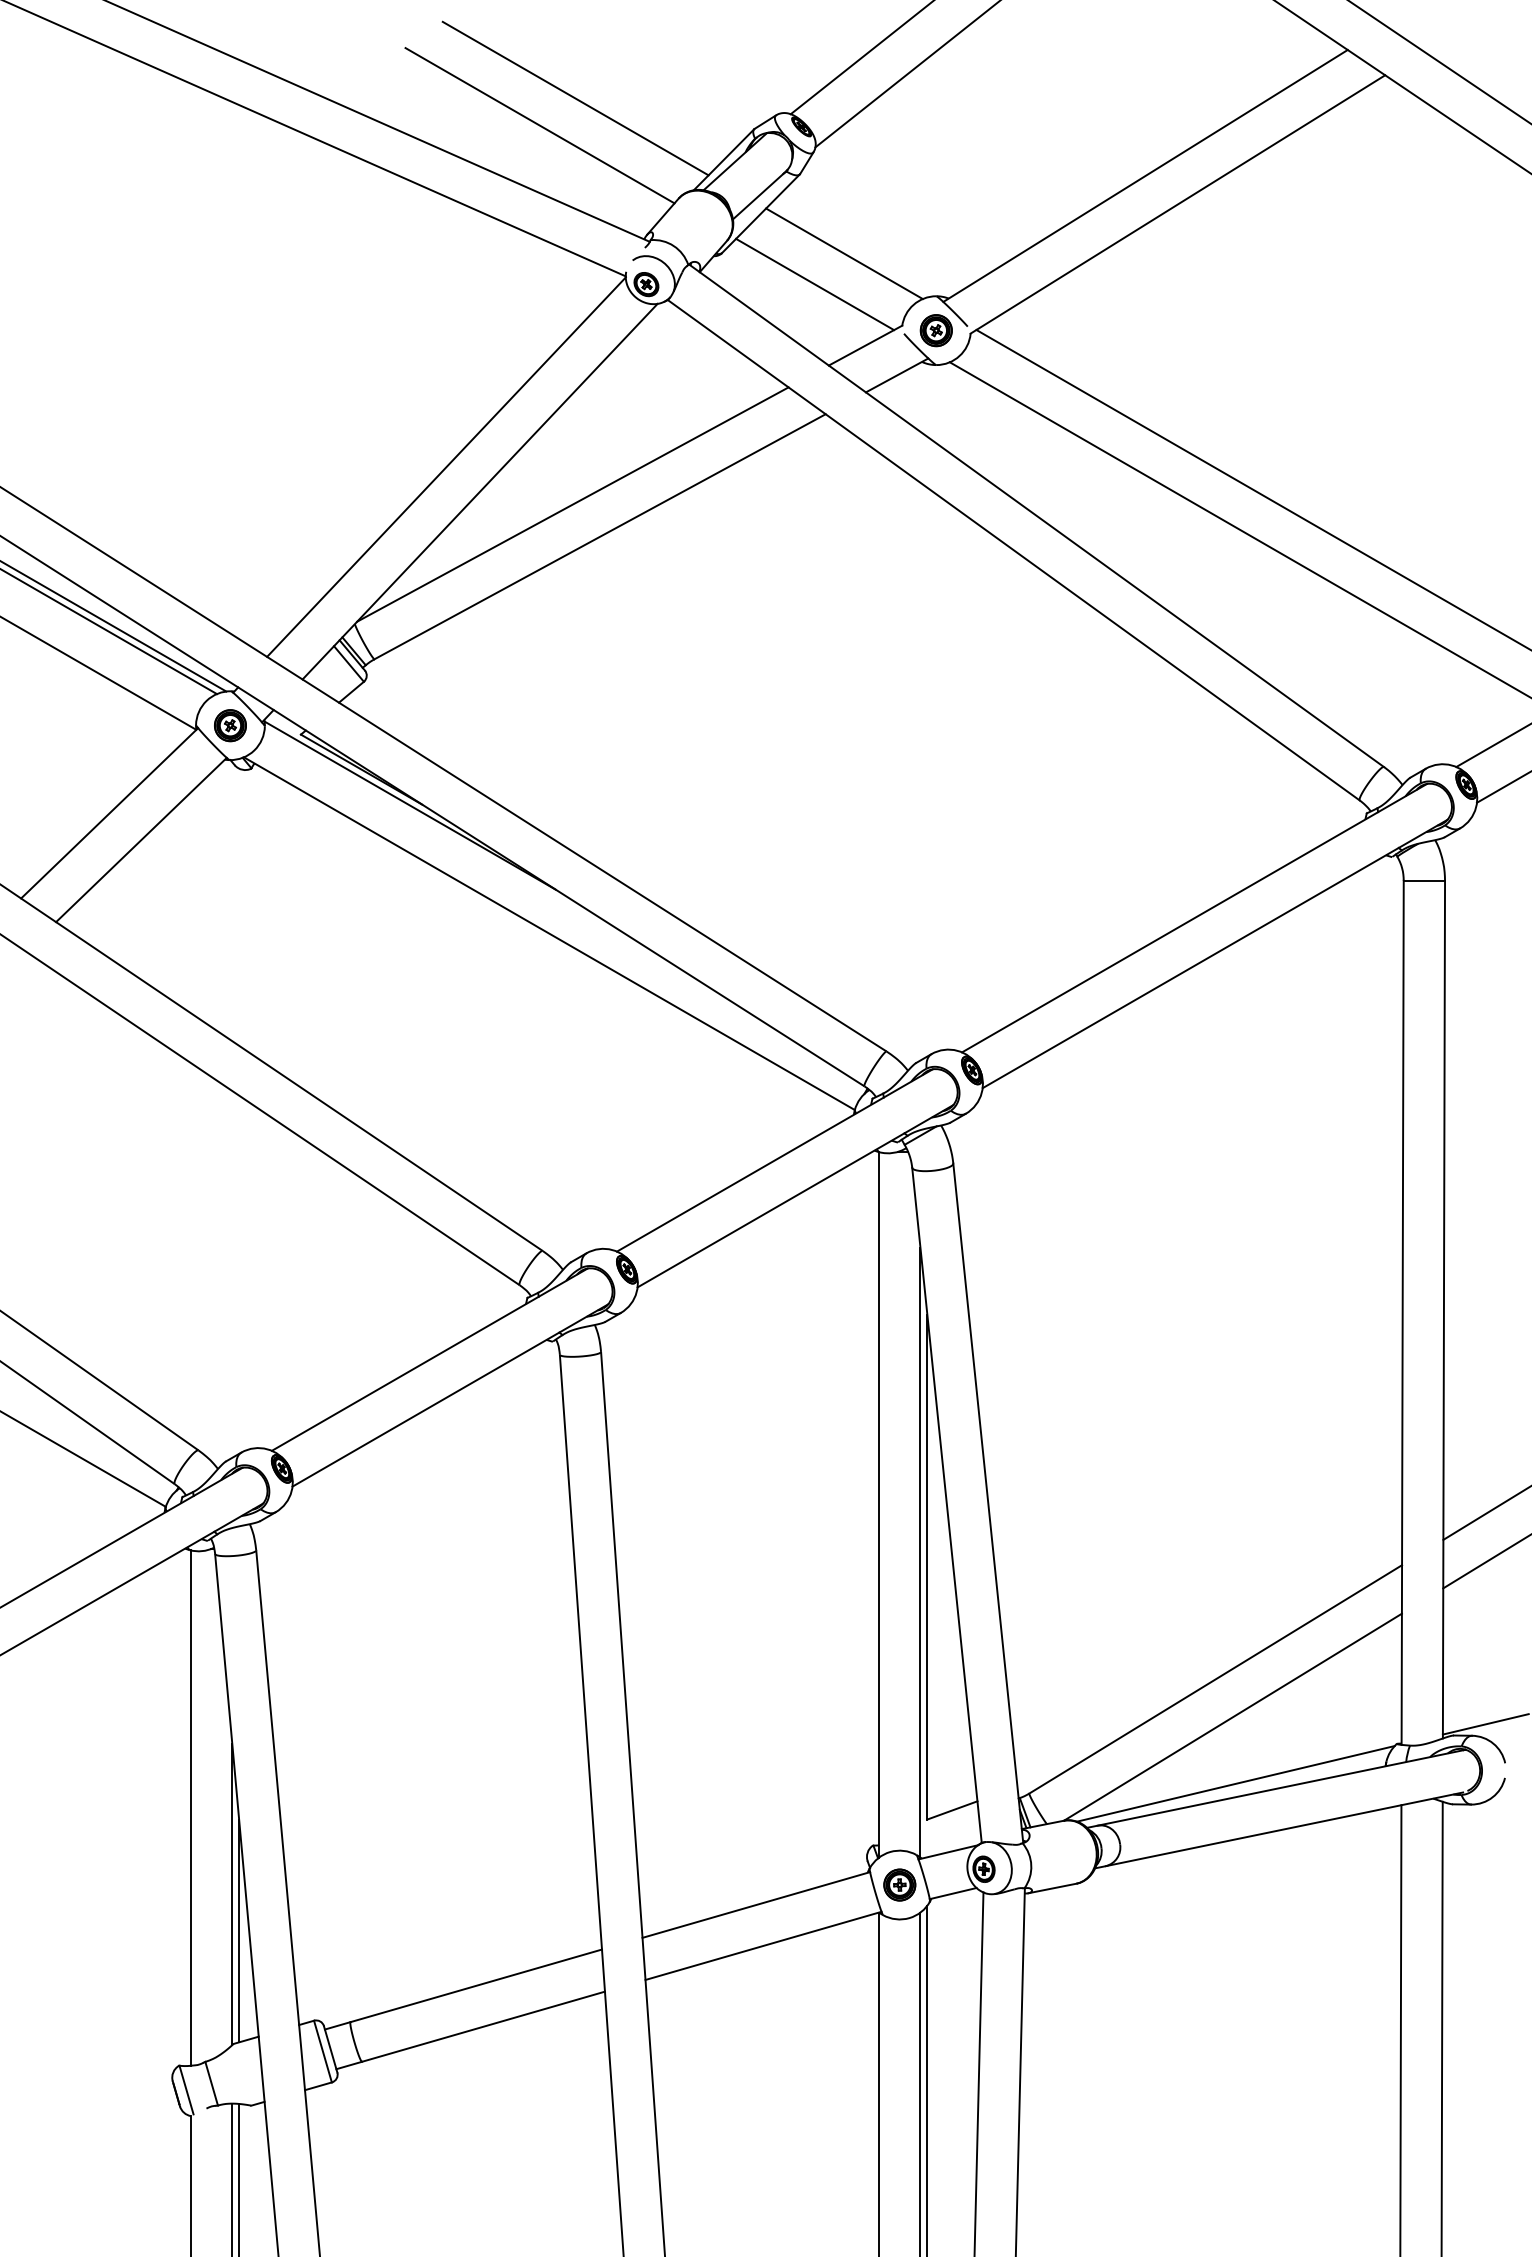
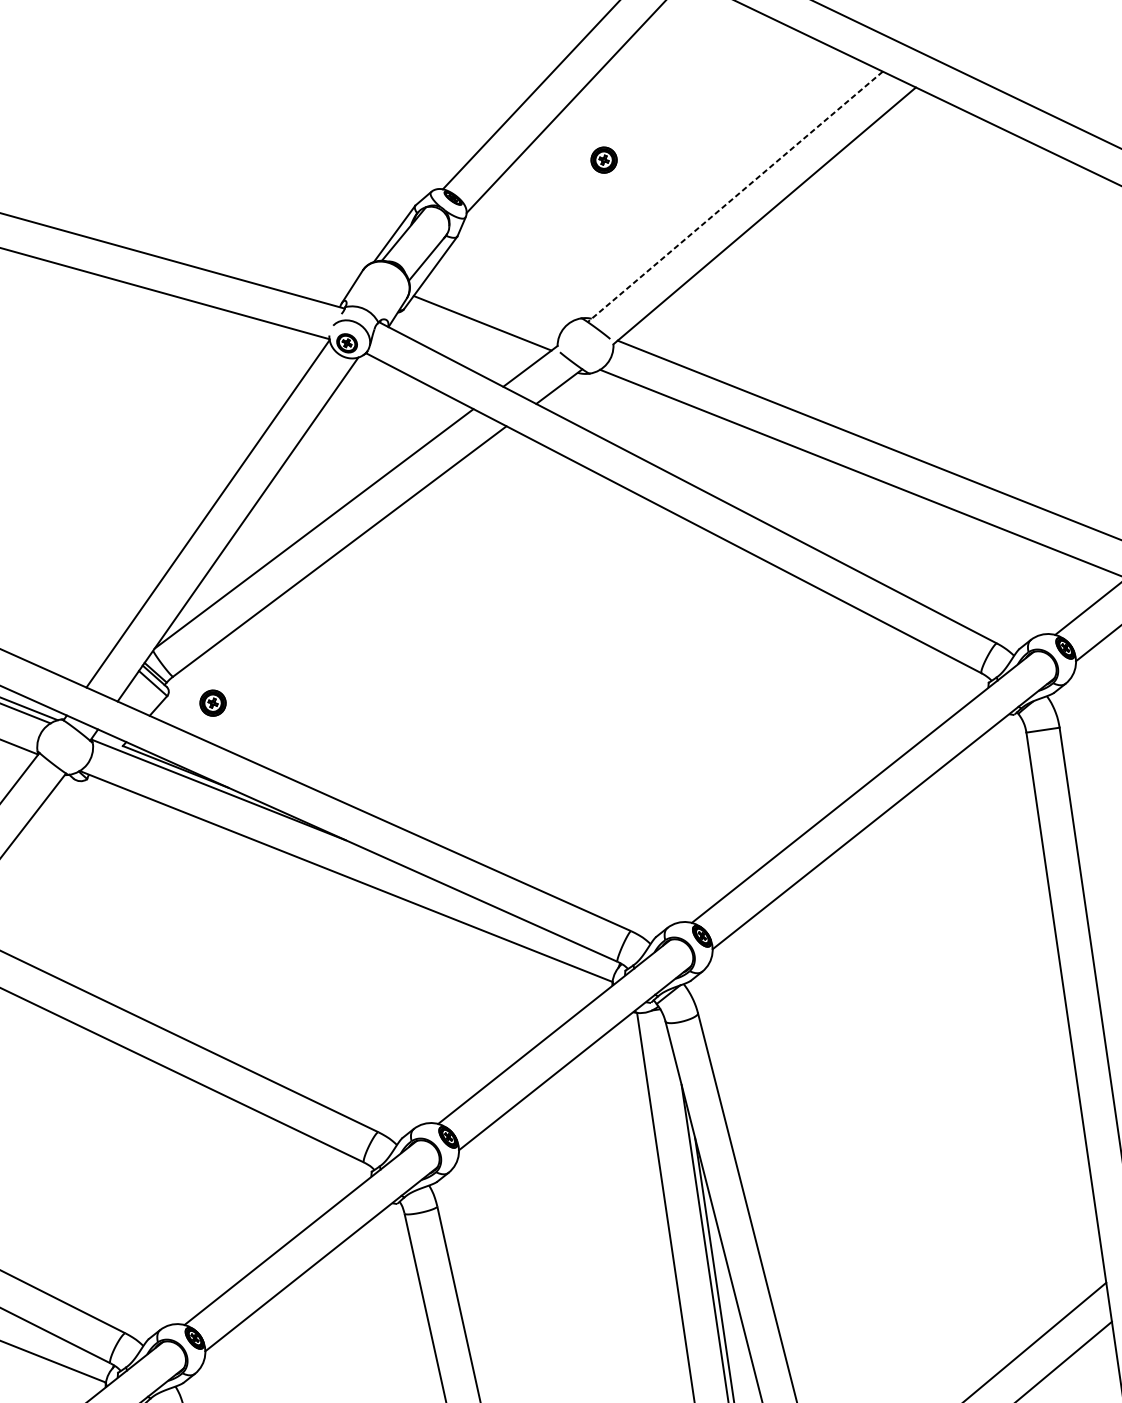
line: (575, 98) -> (268, 202), removed
line: (539, 125) -> (242, 228), removed
line: (1145, 176) -> (735, 197), solid -> dashed
line: (844, 253) -> (502, 294), removed
part: (935, 330) -> (603, 160), moved
part: (230, 725) -> (213, 703), moved

